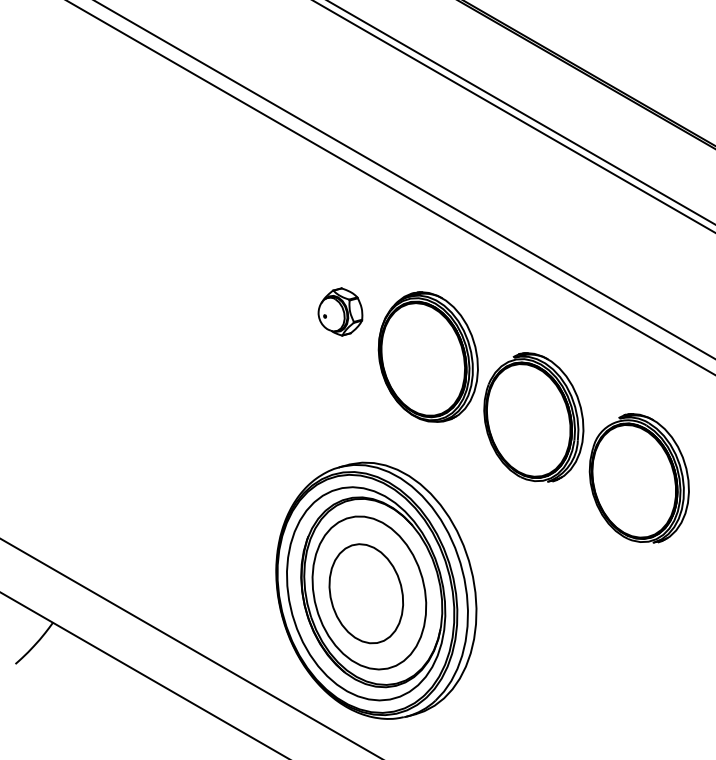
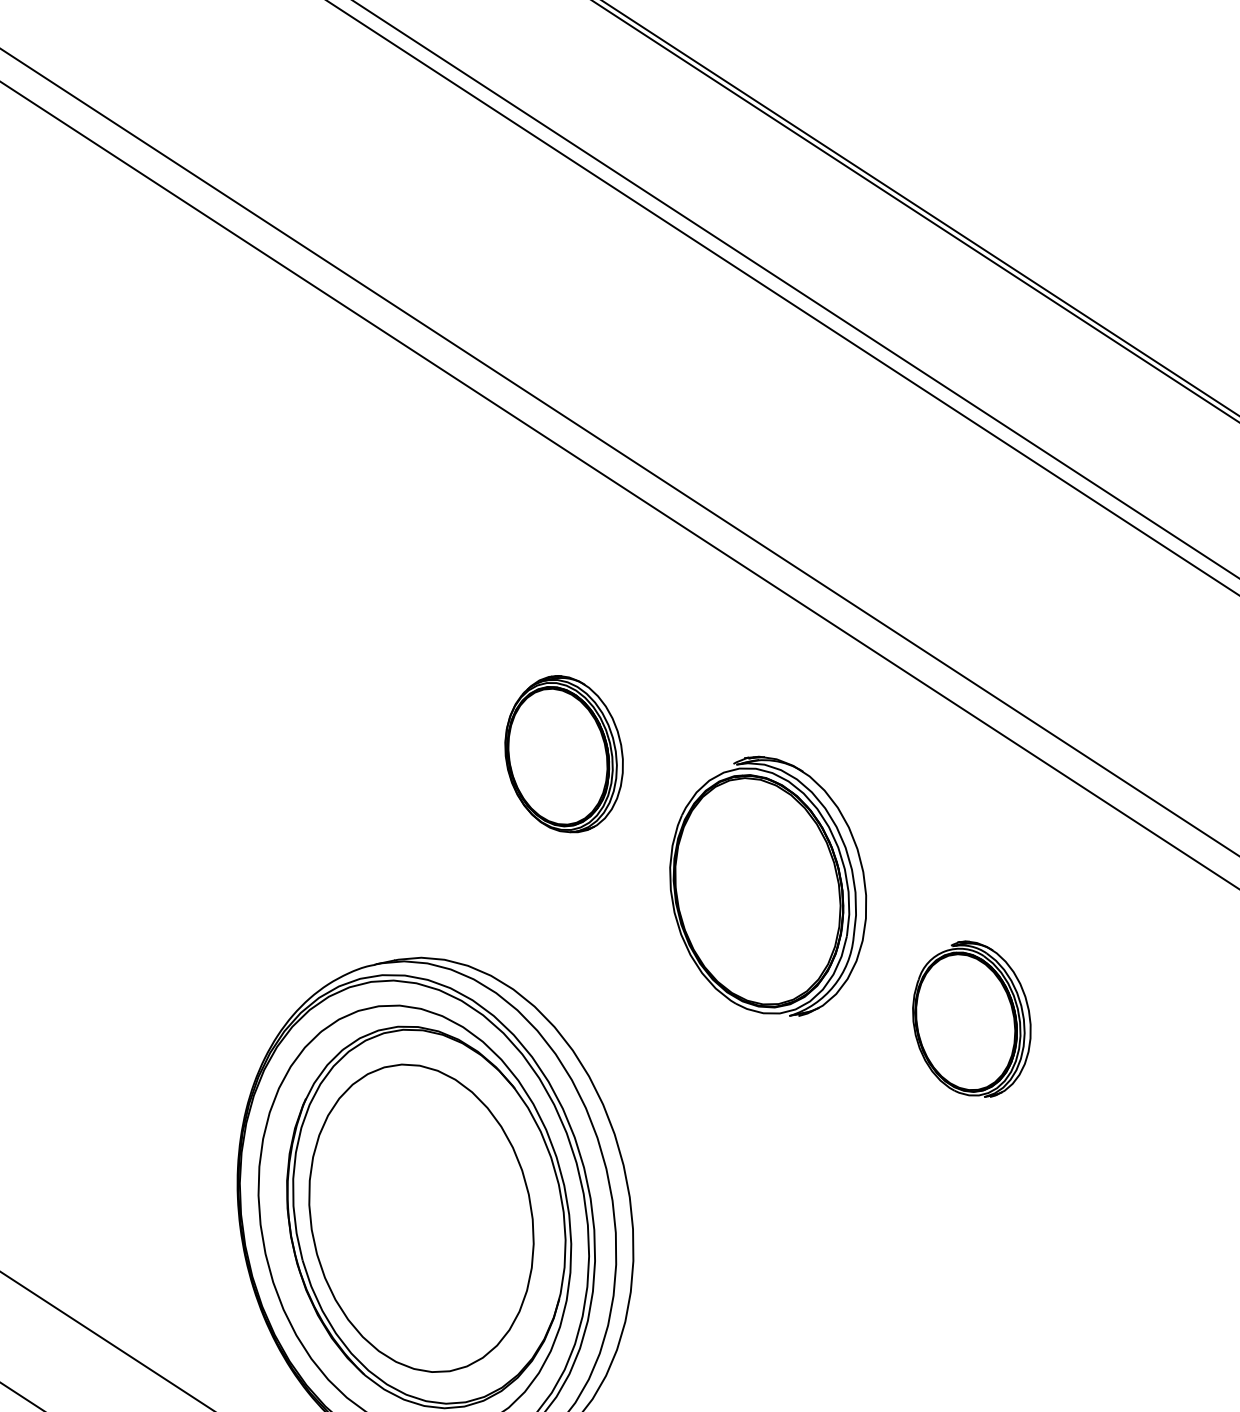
part: (340, 311) -> (394, 653), removed
part: (427, 356) -> (562, 752), size x0.6
part: (638, 478) -> (970, 1019), size x0.6
part: (365, 593) -> (413, 1219), removed

